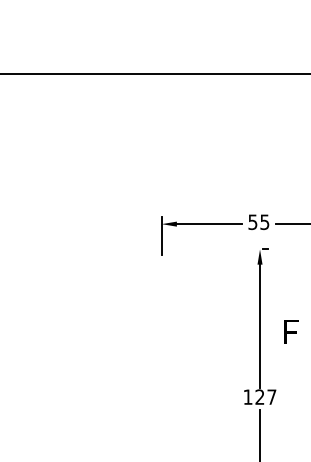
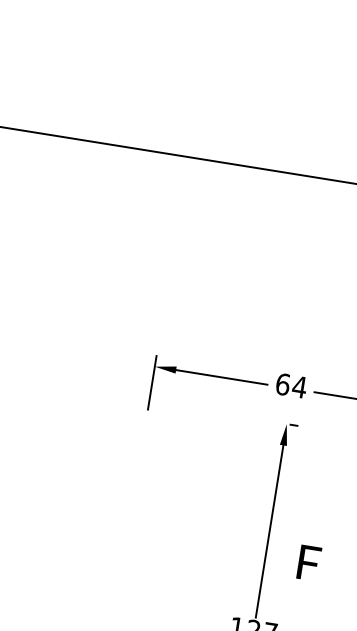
text: (258, 222) -> (290, 386), 55 -> 64
text: (291, 331) -> (309, 562), moved

